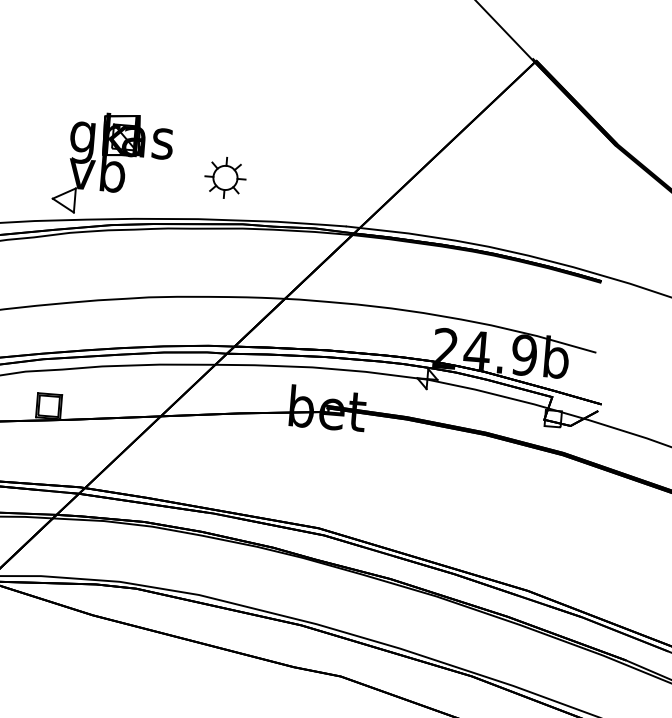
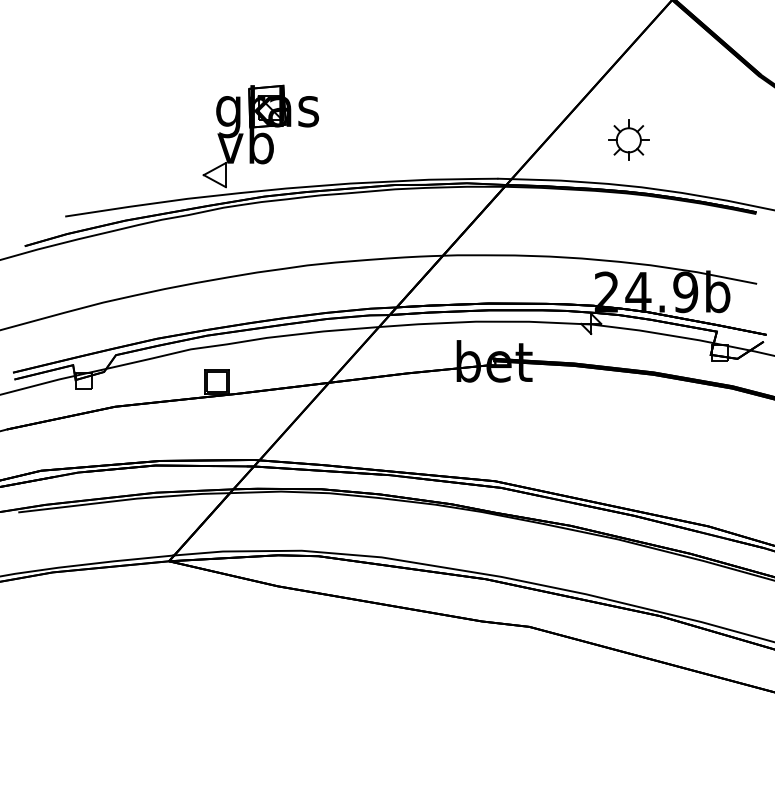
part: (225, 177) -> (628, 139), moved

